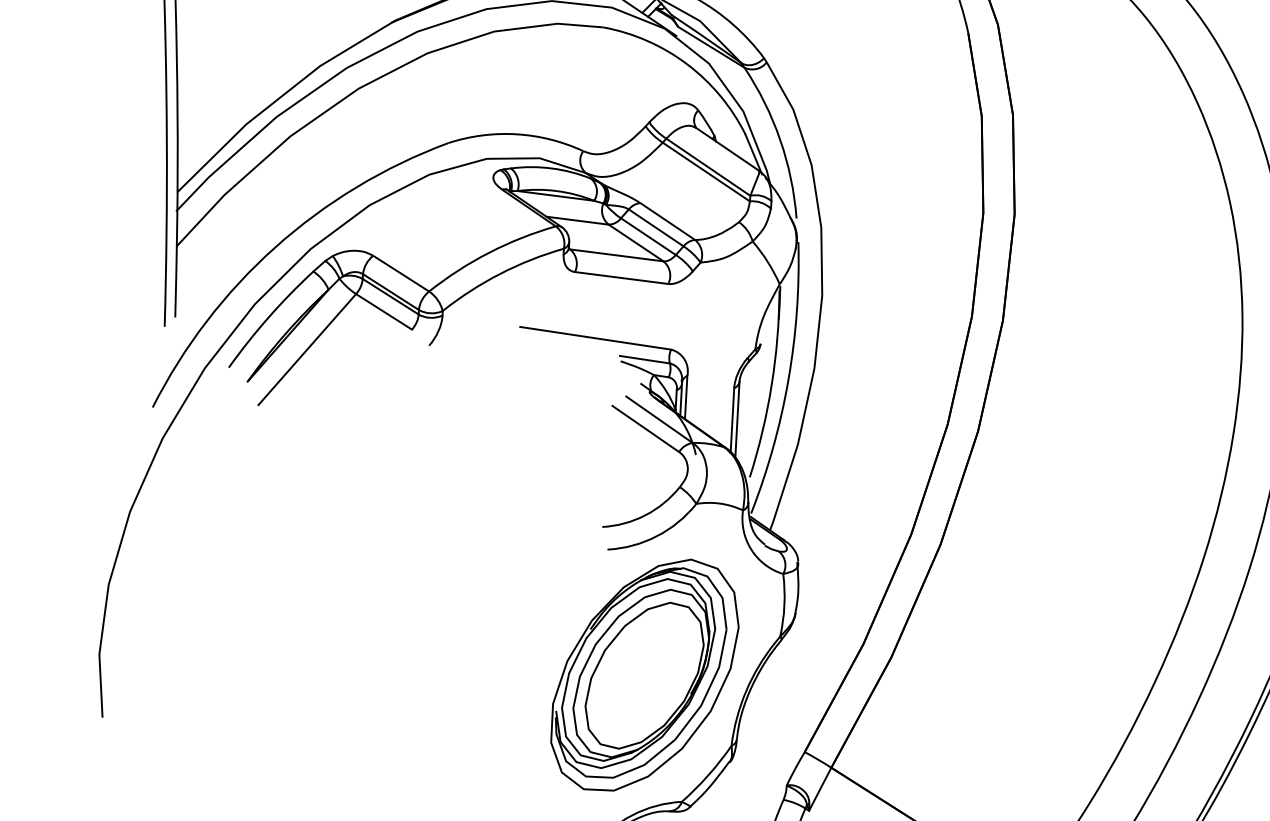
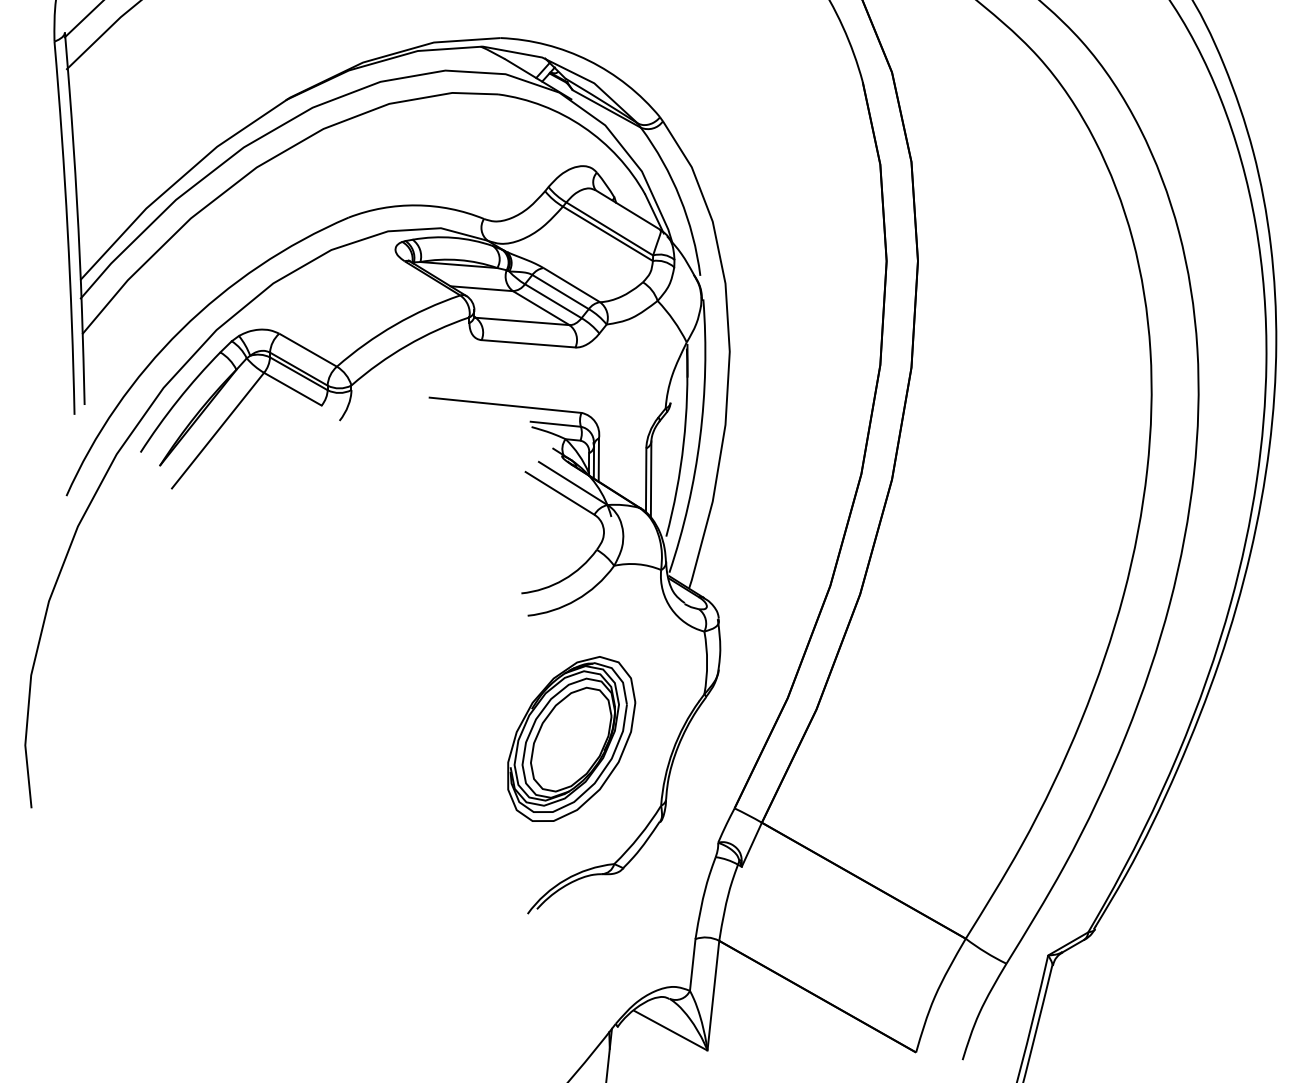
part: (645, 674) -> (571, 738), size x0.7

